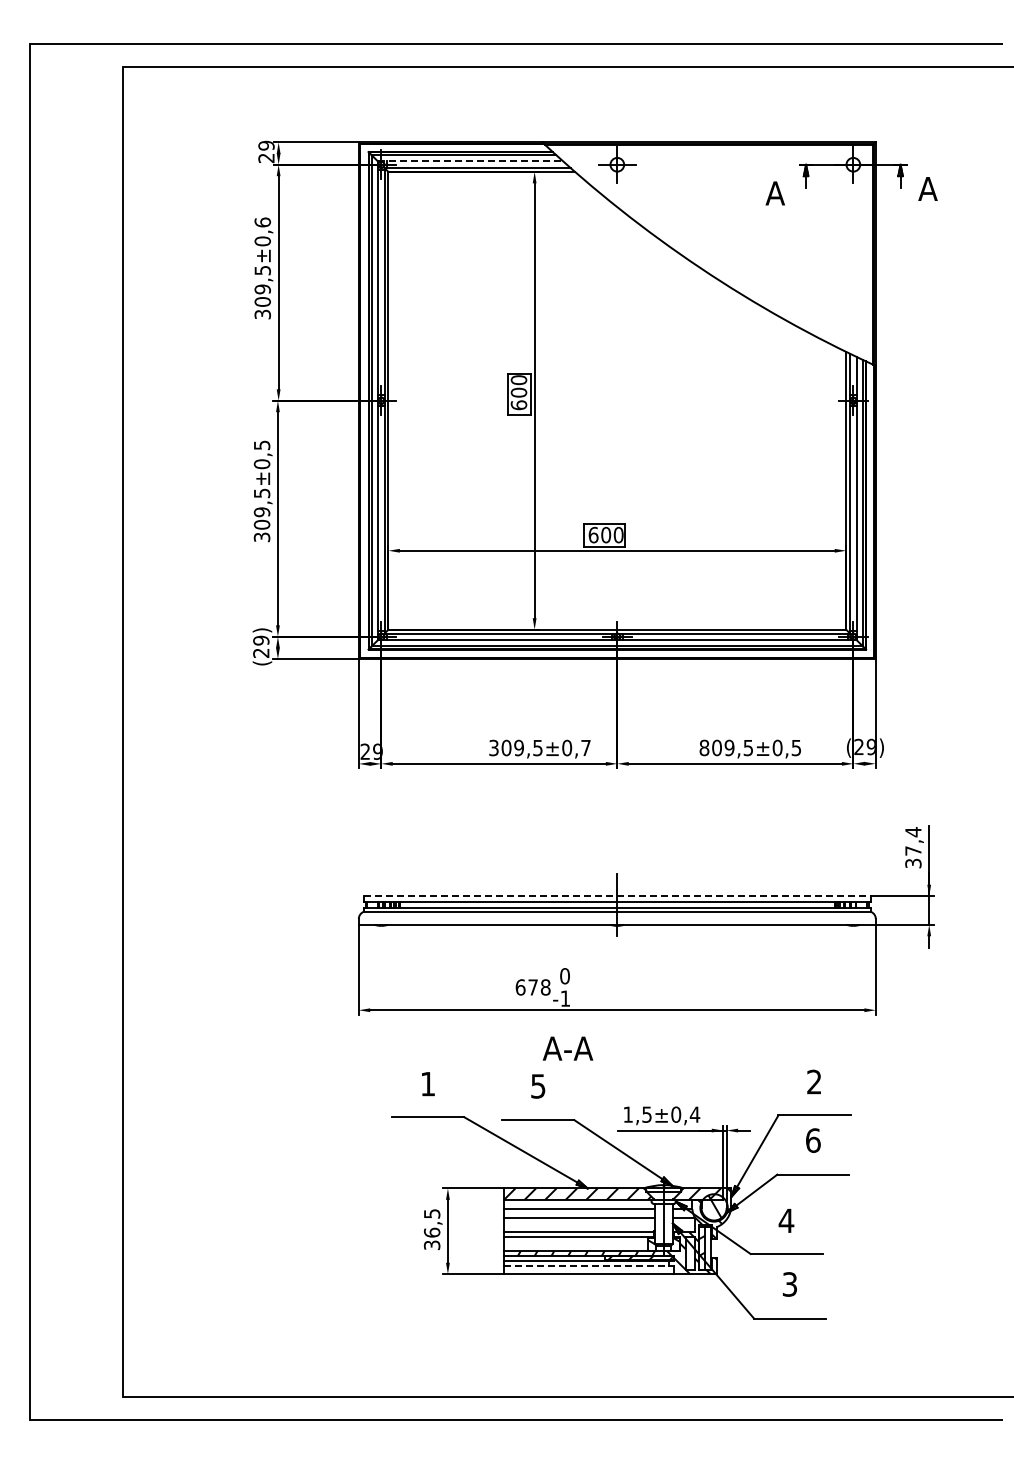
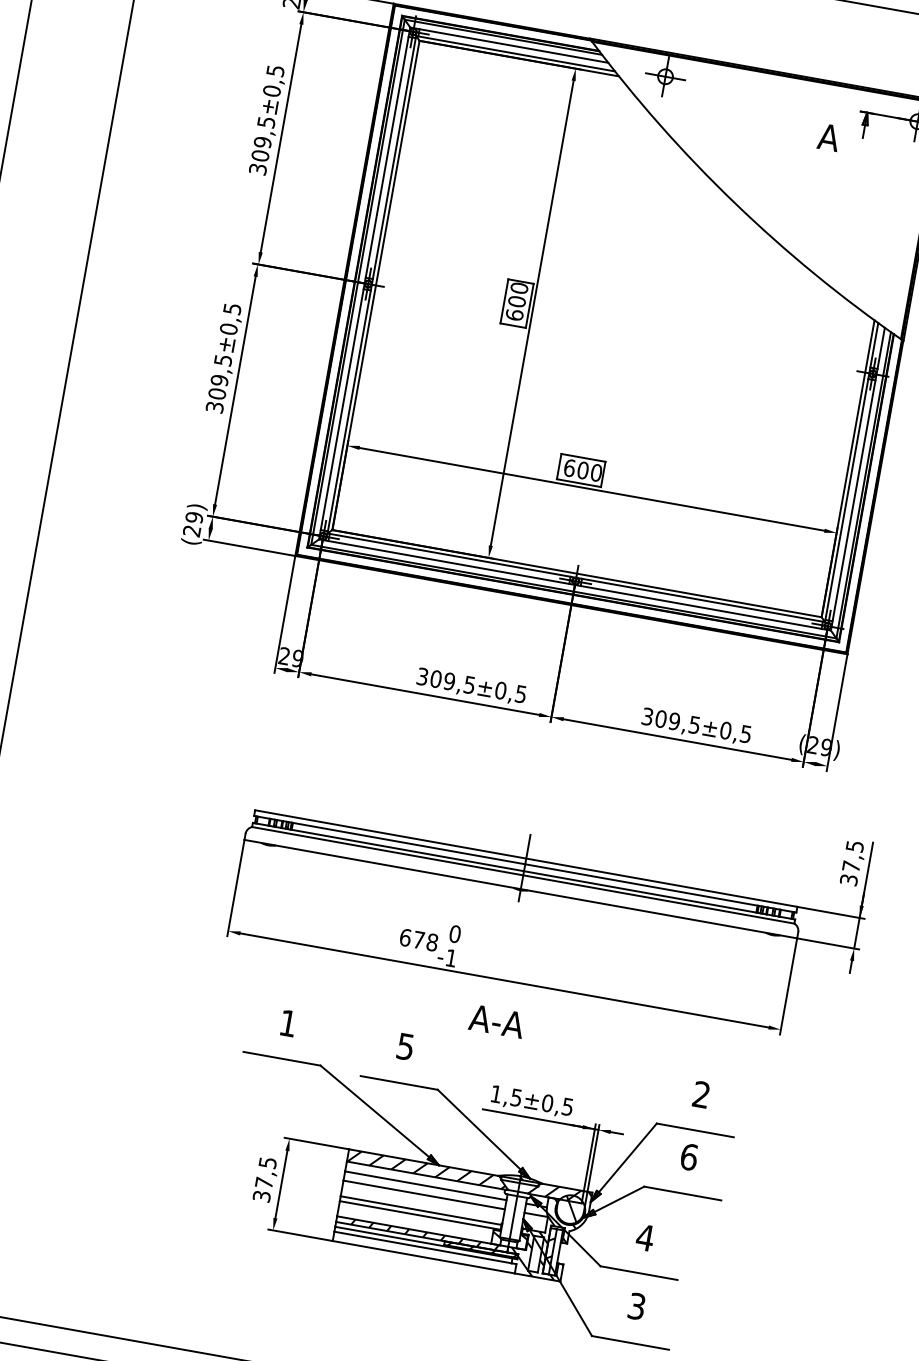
line: (470, 161) -> (509, 45), dashed -> solid
text: (262, 222) -> (275, 70), ±0,6 -> ±0,5
text: (704, 747) -> (647, 716), 809,5 -> 309,5
text: (585, 748) -> (520, 694), ±0,7 -> ±0,5
text: (913, 832) -> (854, 846), 37,4 -> 37,5
line: (617, 896) -> (526, 858), dashed -> solid
text: (567, 1048) -> (496, 1021), moved
text: (694, 1114) -> (567, 1106), ±0,4 -> ±0,5
text: (431, 1232) -> (263, 1182), 36,5 -> 37,5
line: (586, 1265) -> (423, 1247), dashed -> solid

